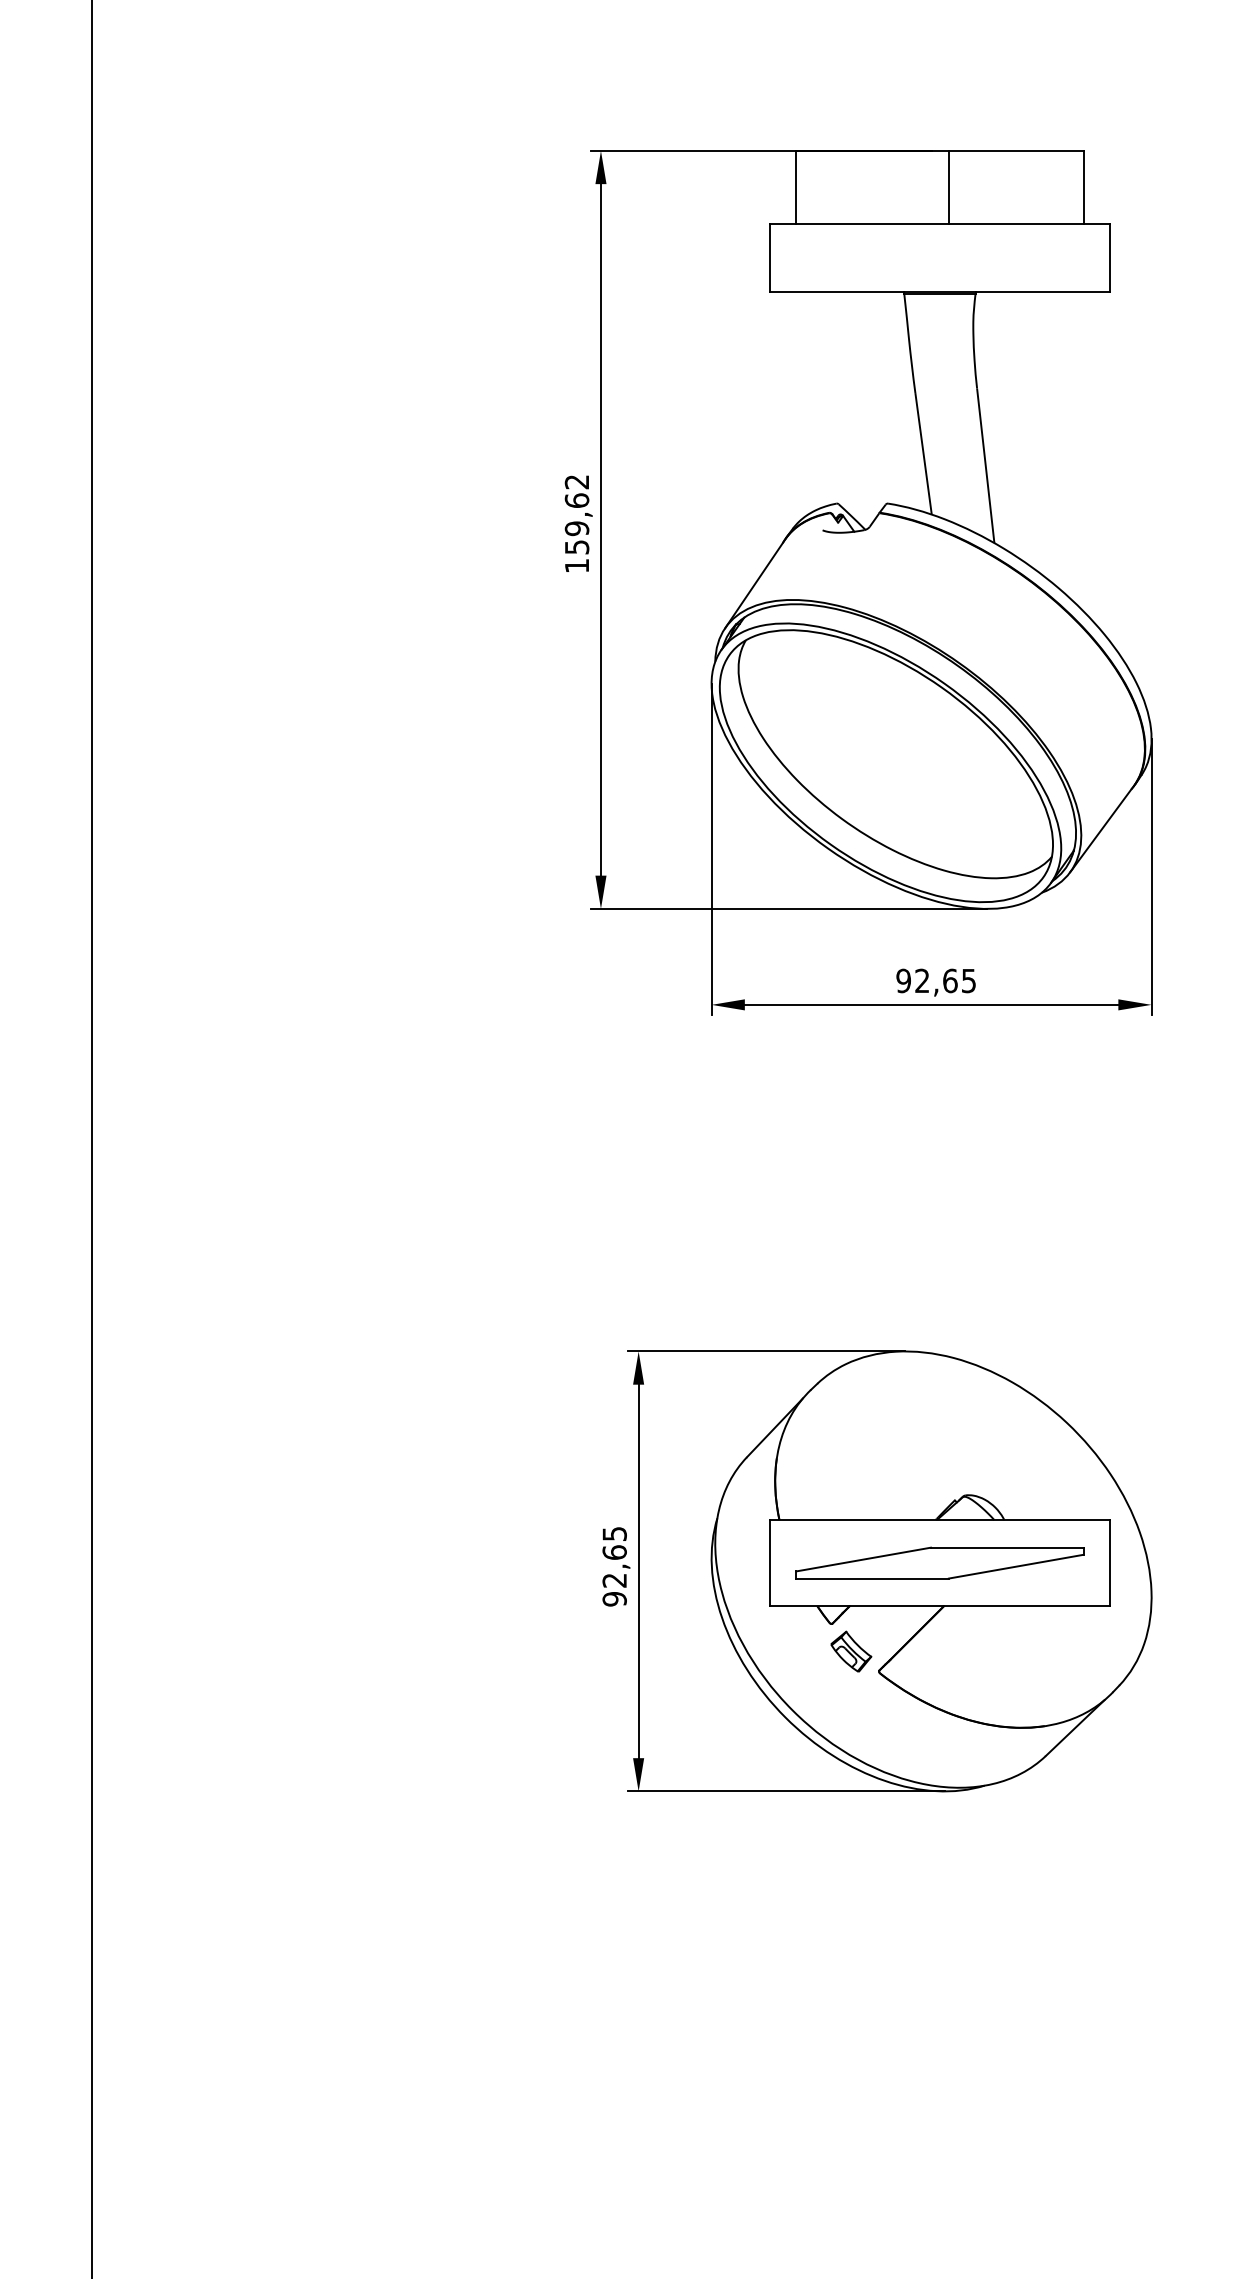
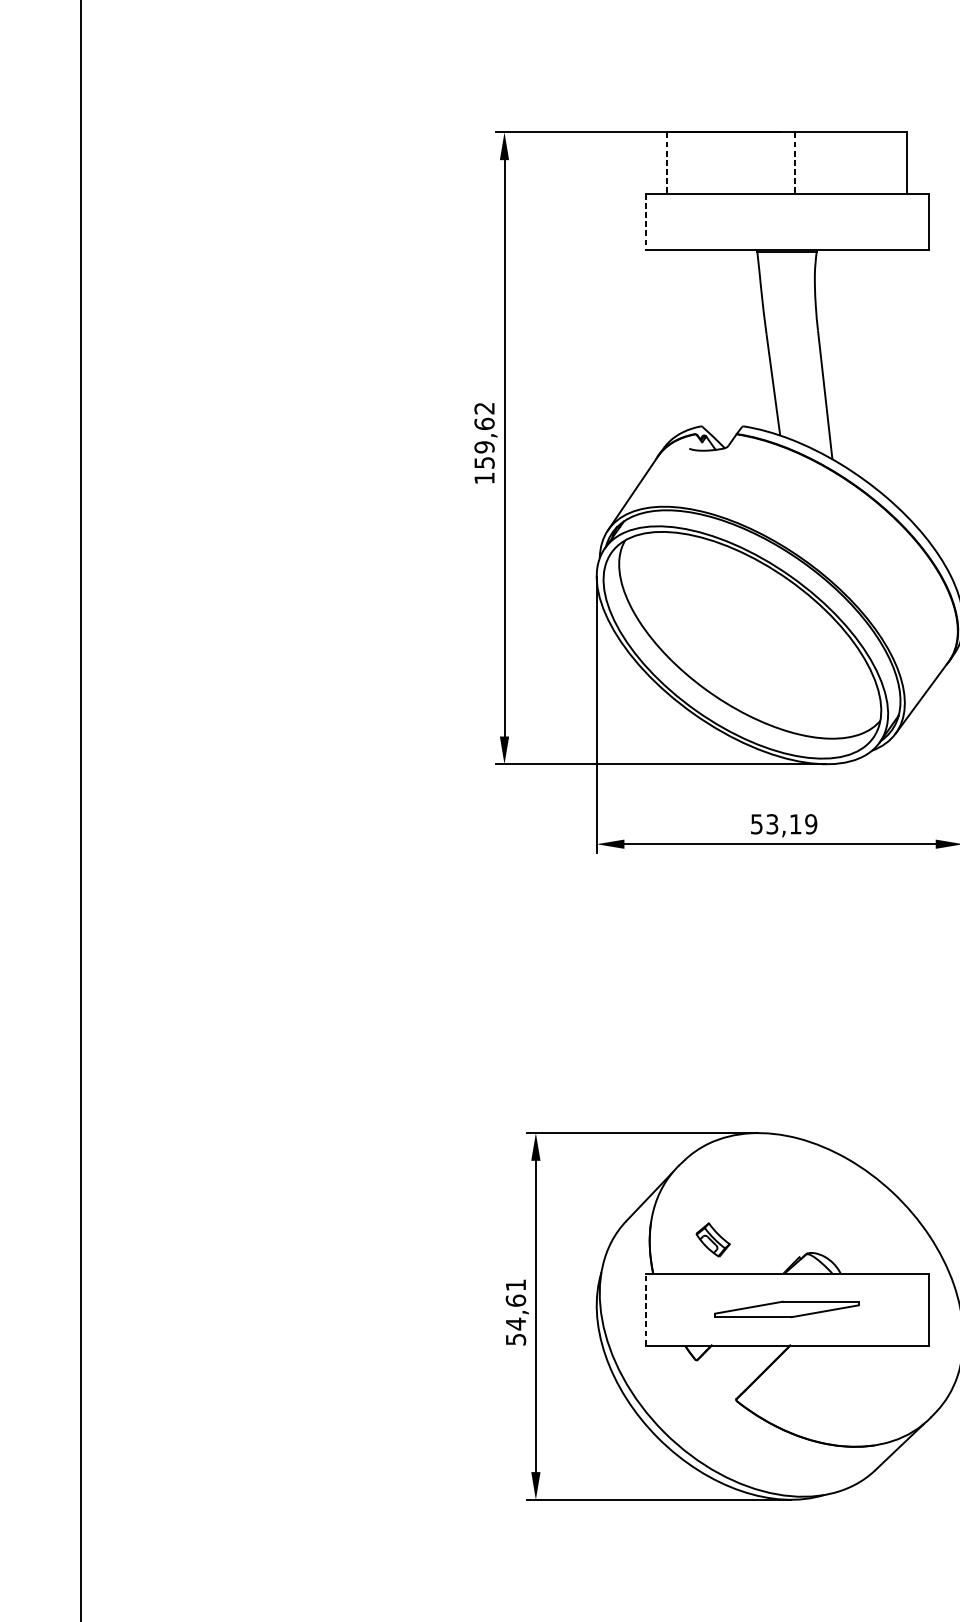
line: (796, 187) -> (667, 162), solid -> dashed
line: (948, 187) -> (794, 162), solid -> dashed
line: (770, 258) -> (645, 222), solid -> dashed
text: (936, 980) -> (784, 823), 92,65 -> 53,19
line: (770, 1562) -> (645, 1309), solid -> dashed
part: (939, 1562) -> (786, 1309), size x0.6
text: (614, 1566) -> (515, 1312), 92,65 -> 54,61
part: (851, 1651) -> (713, 1239), moved

